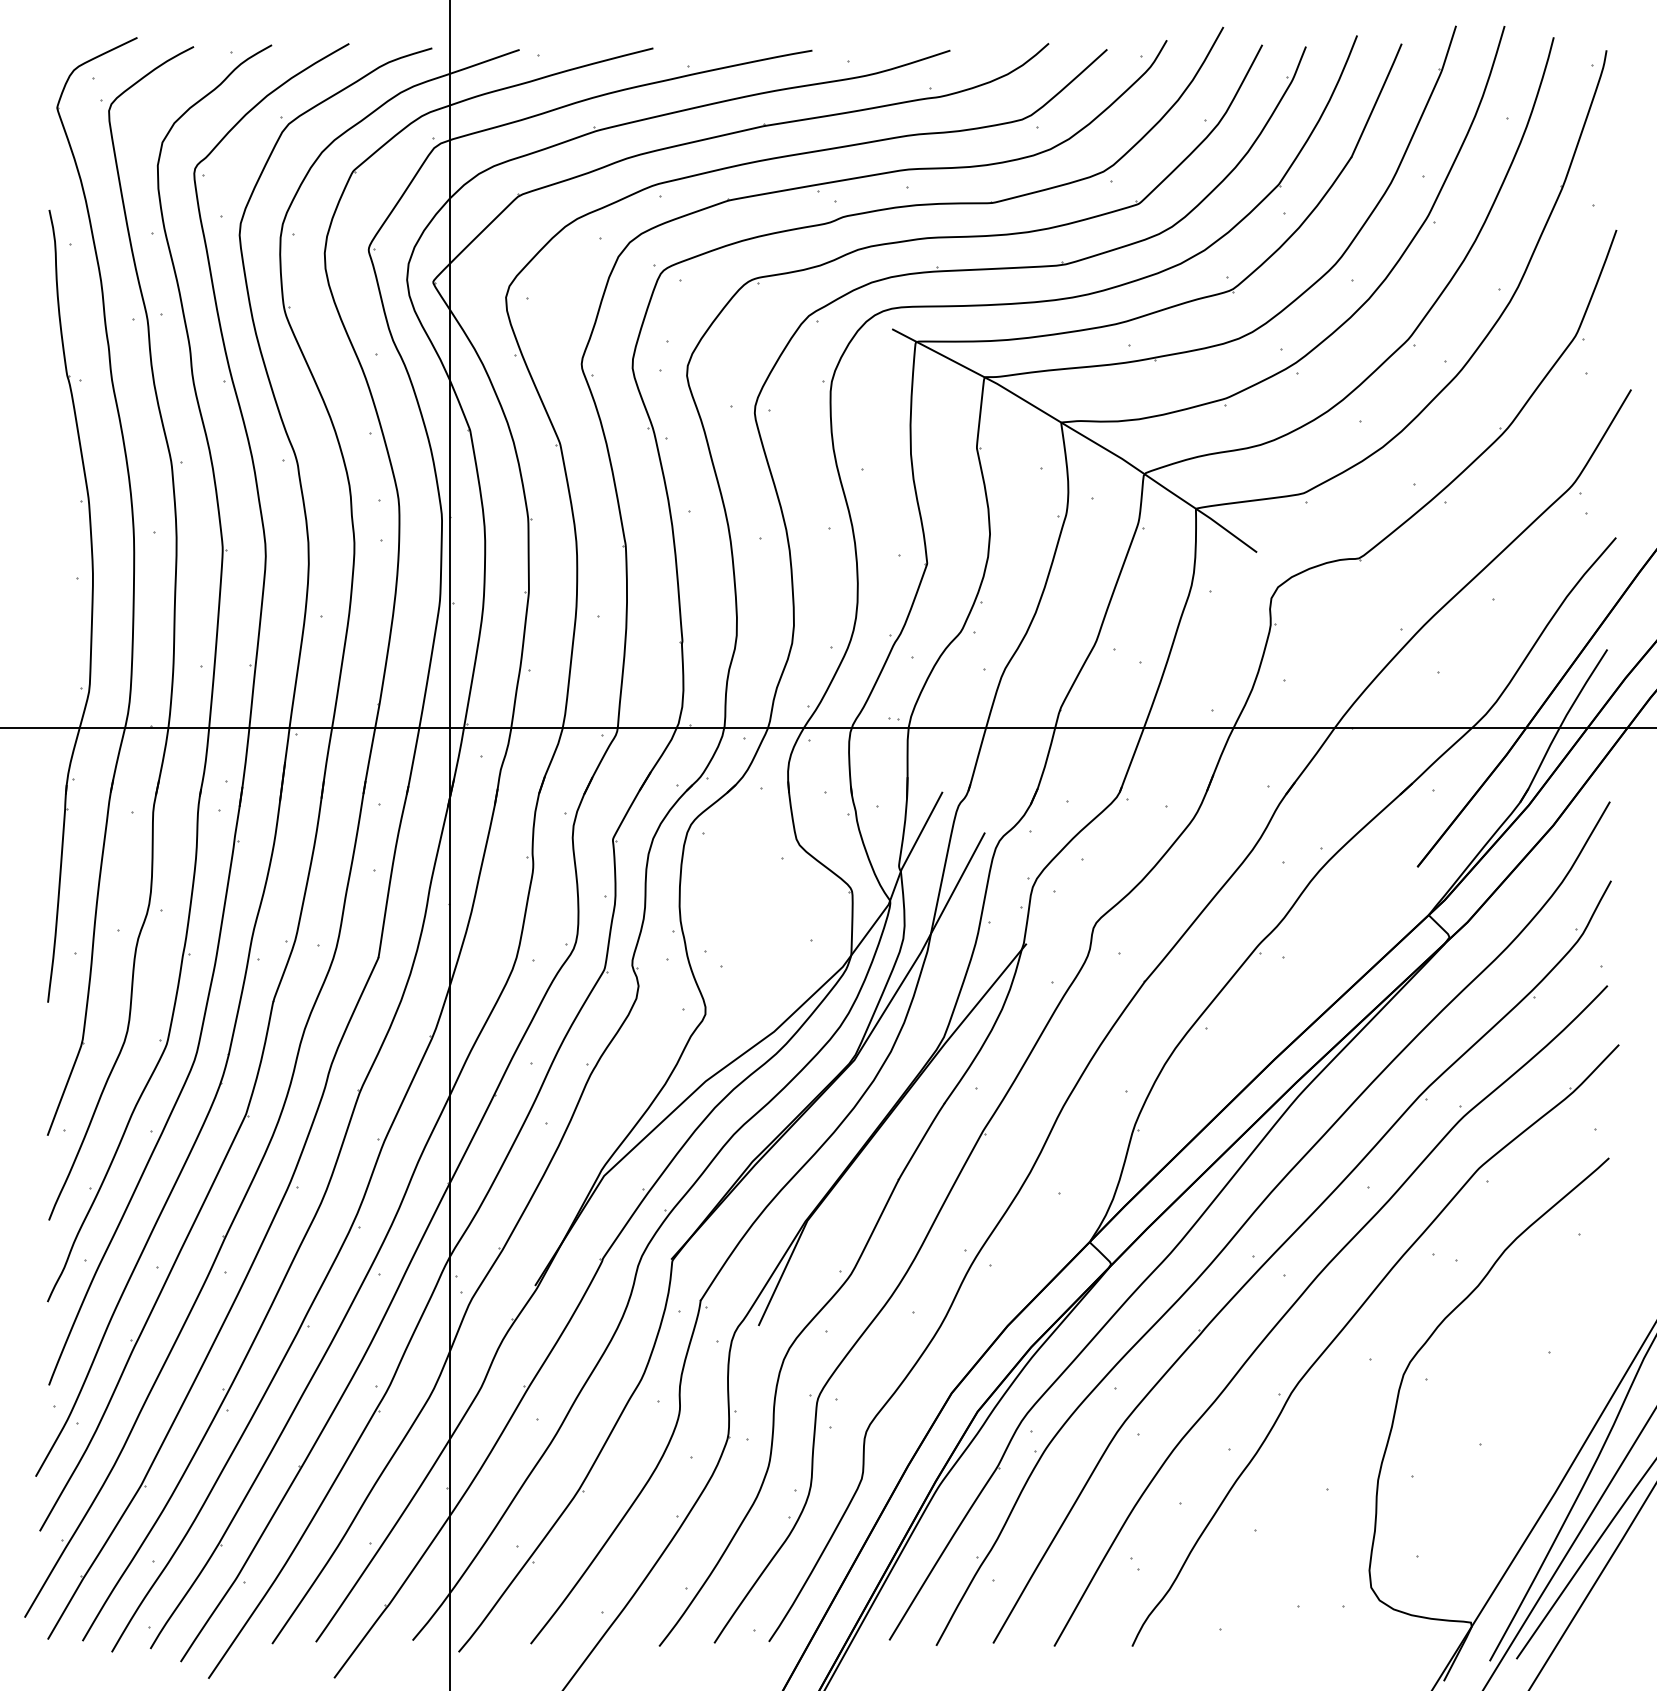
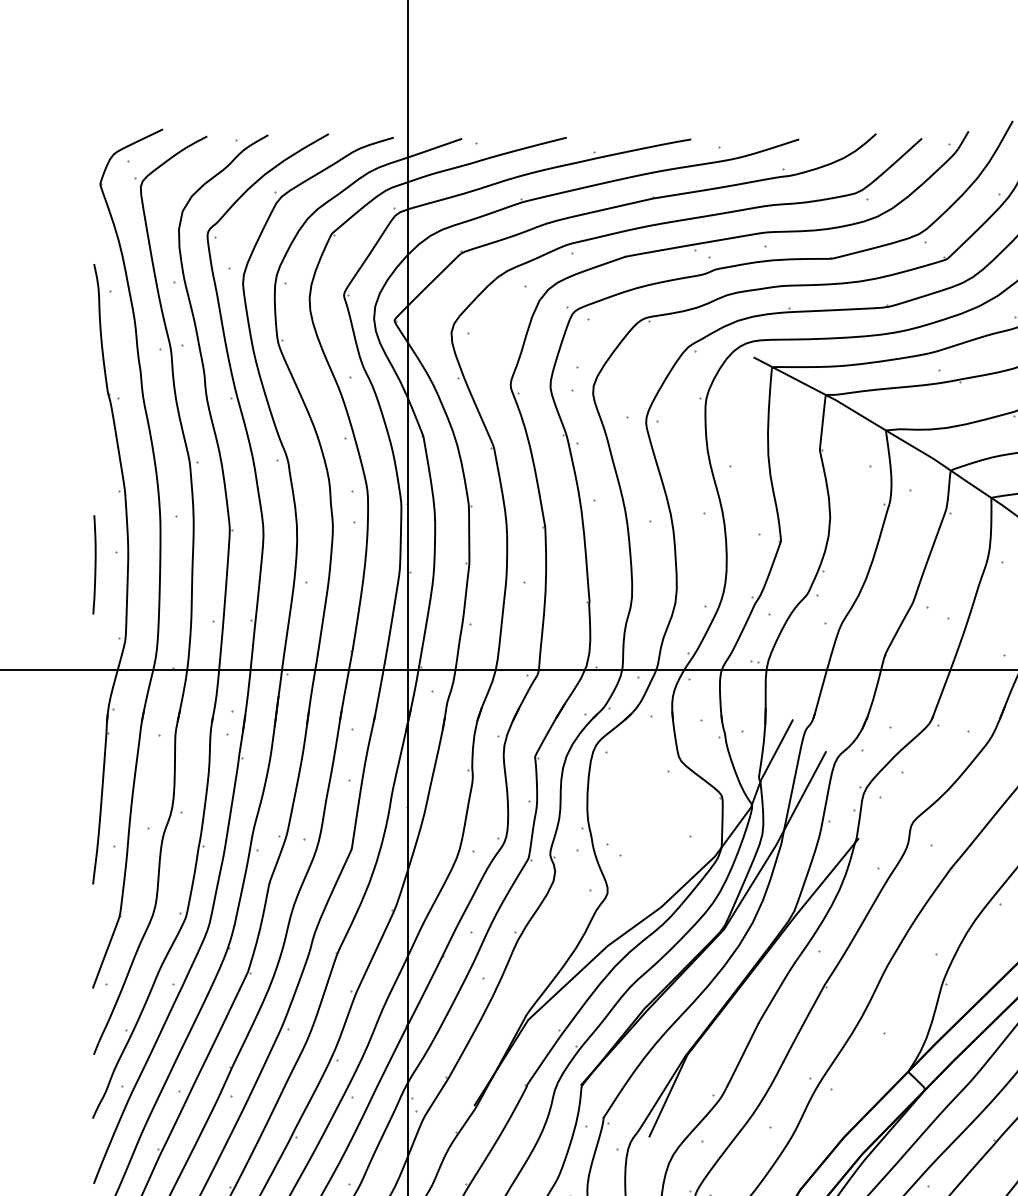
curve: (50, 594) -> (95, 565), added

